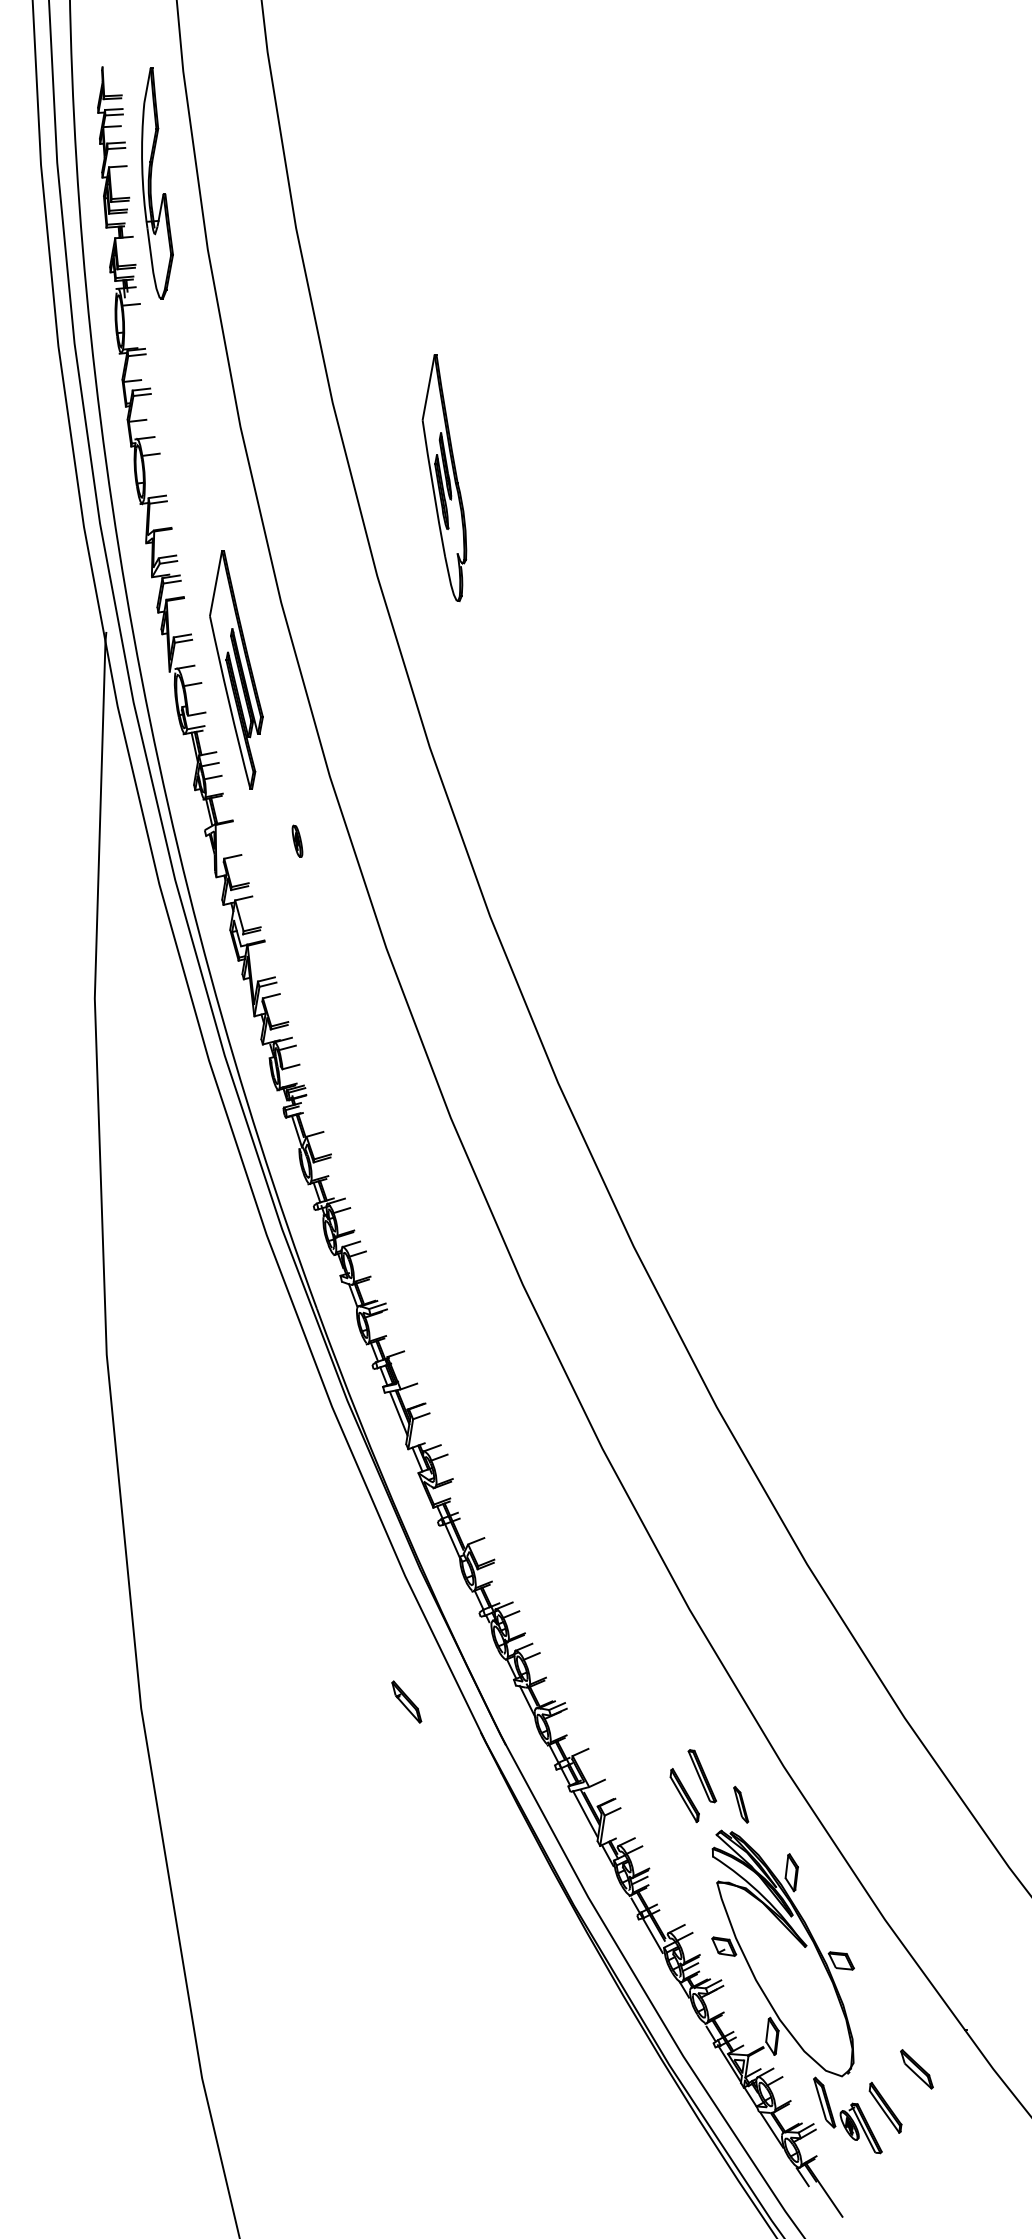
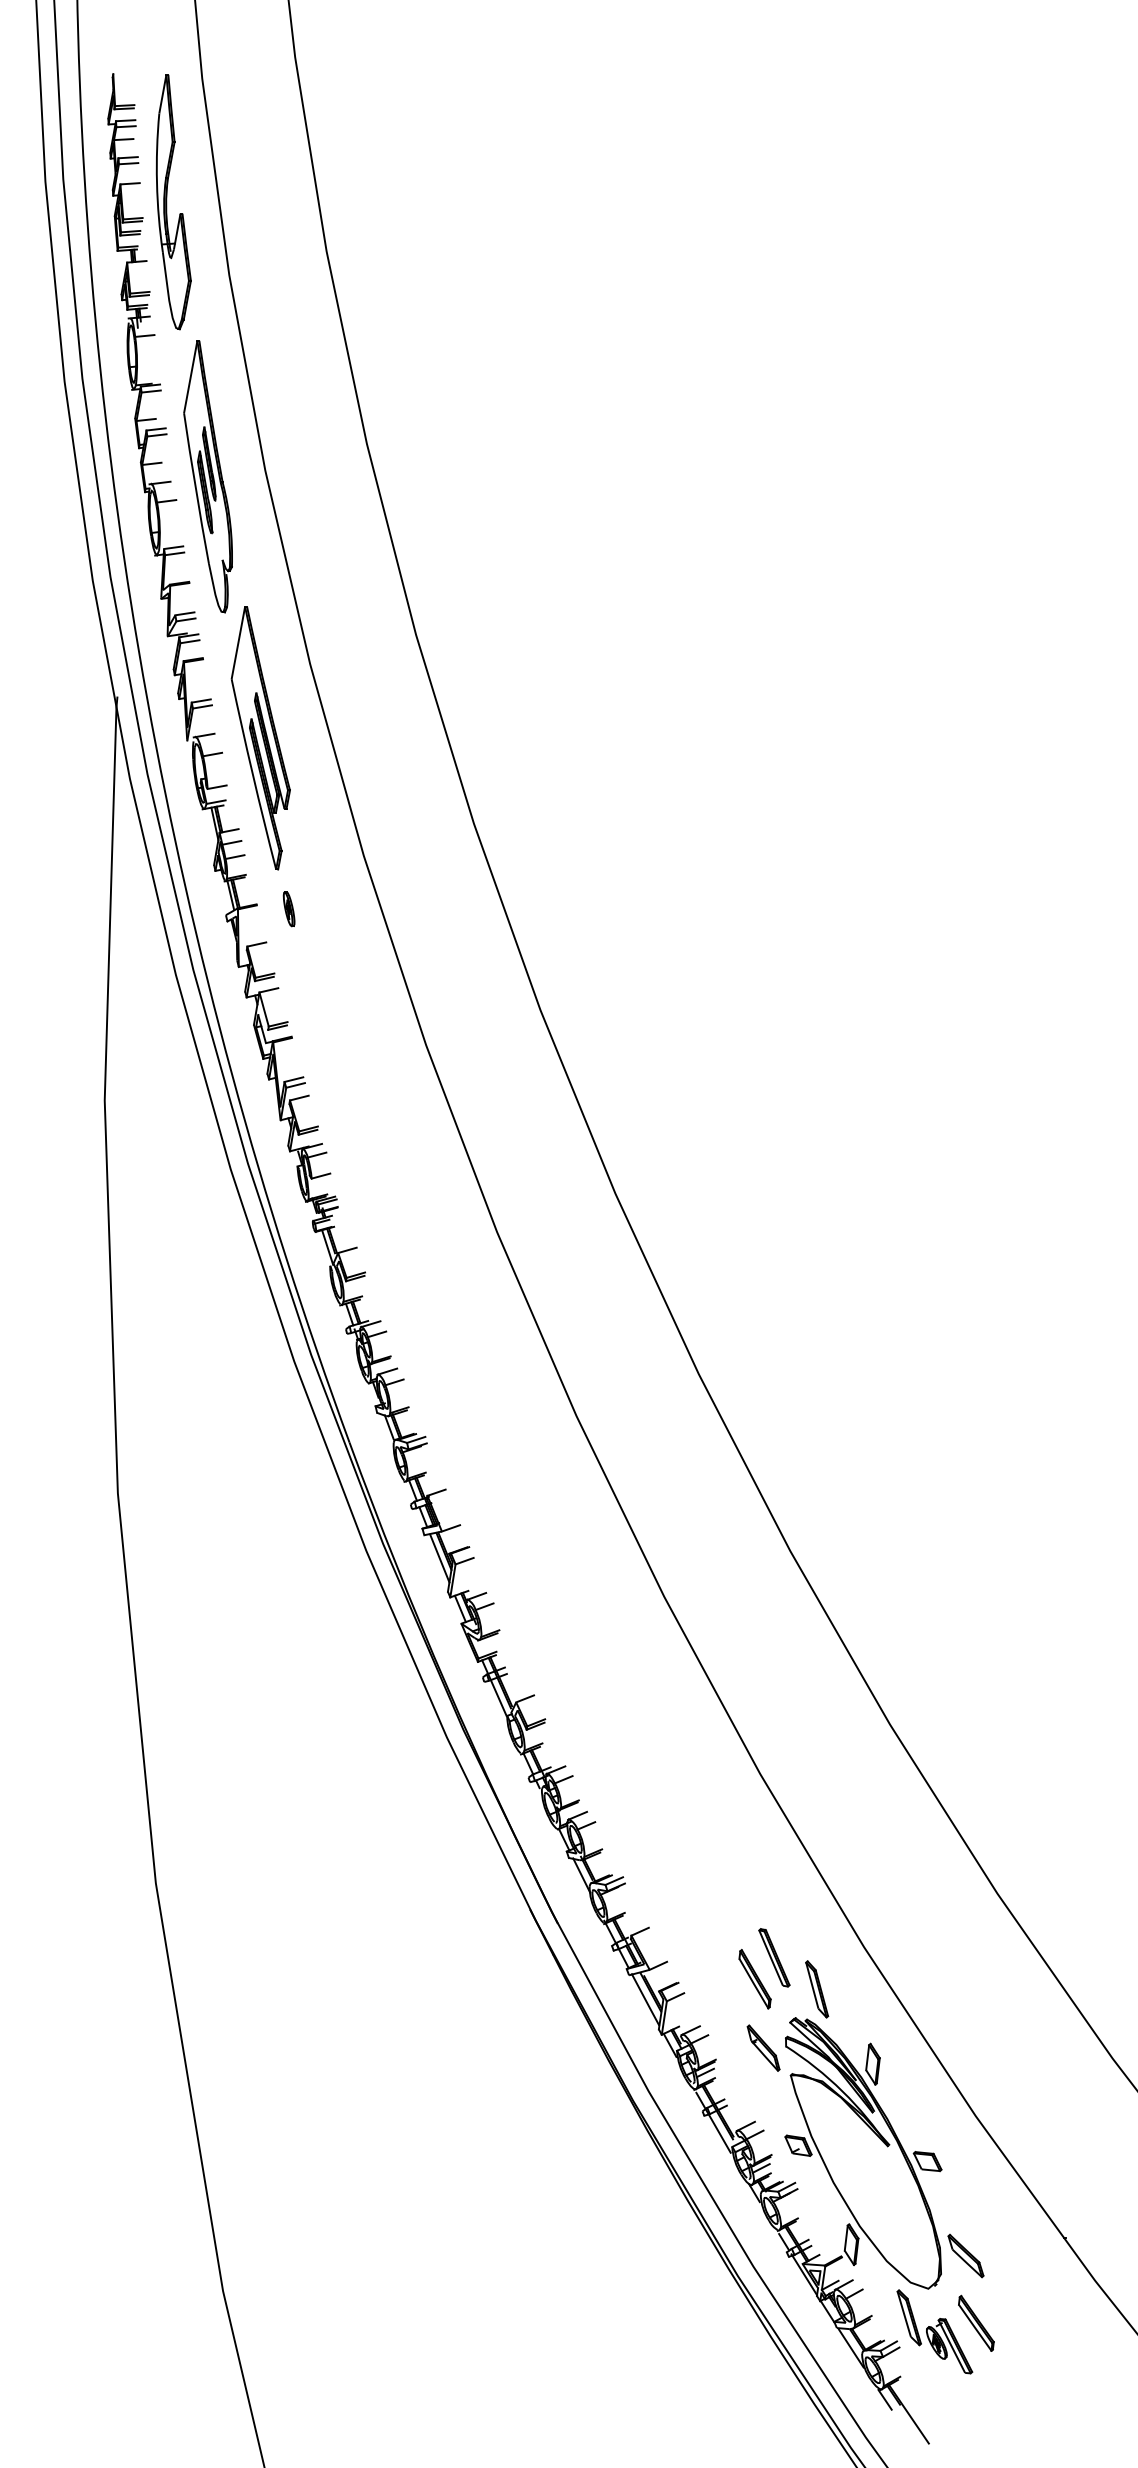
part: (443, 477) -> (207, 476), moved
part: (296, 841) -> (288, 909), moved
part: (406, 1701) -> (763, 2047), moved
part: (741, 1804) -> (817, 1989), size x1.43
part: (916, 2068) -> (965, 2255), moved

